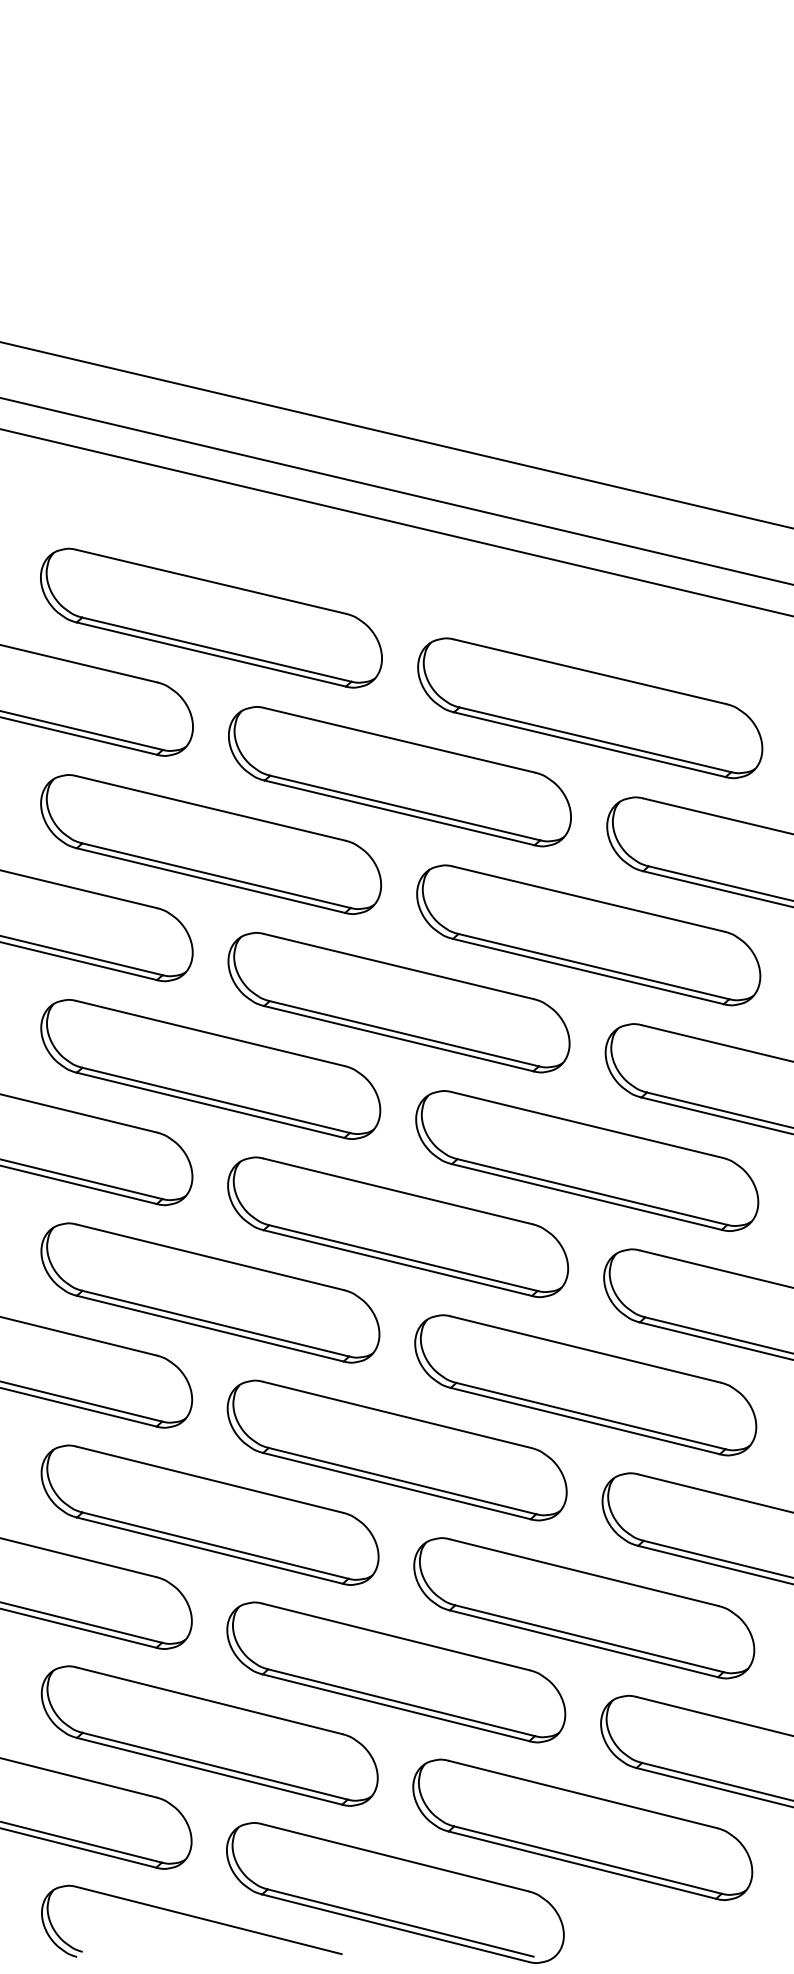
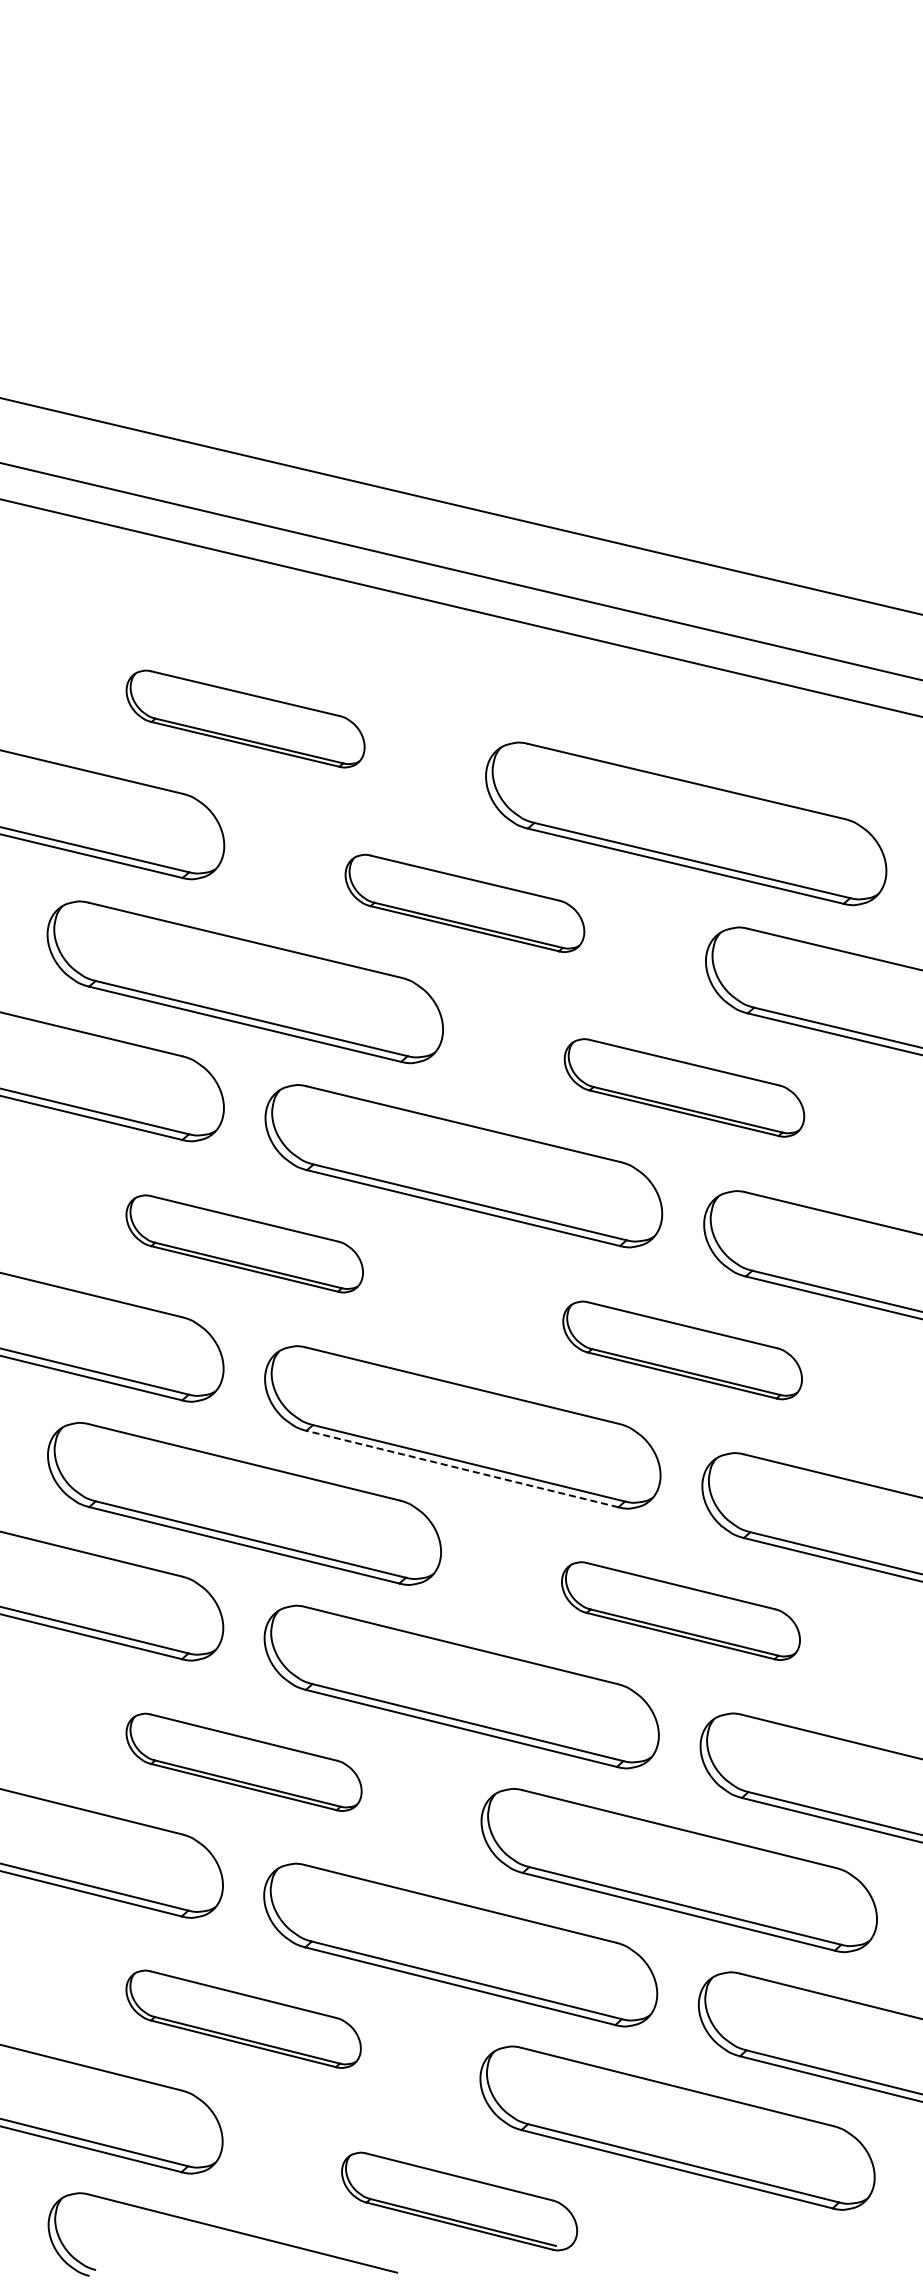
part: (211, 617) -> (245, 718), size x0.6
part: (399, 776) -> (464, 903), size x0.6
part: (588, 934) -> (684, 1087), size x0.6
part: (210, 1069) -> (244, 1243), size x0.6
part: (587, 1161) -> (682, 1350), size x0.6
line: (397, 1263) -> (462, 1469), solid -> dashed
part: (585, 1384) -> (680, 1610), size x0.6
part: (209, 1515) -> (243, 1762), size x0.6
part: (209, 1736) -> (243, 2019), size x0.6
part: (395, 1892) -> (459, 2201), size x0.6

